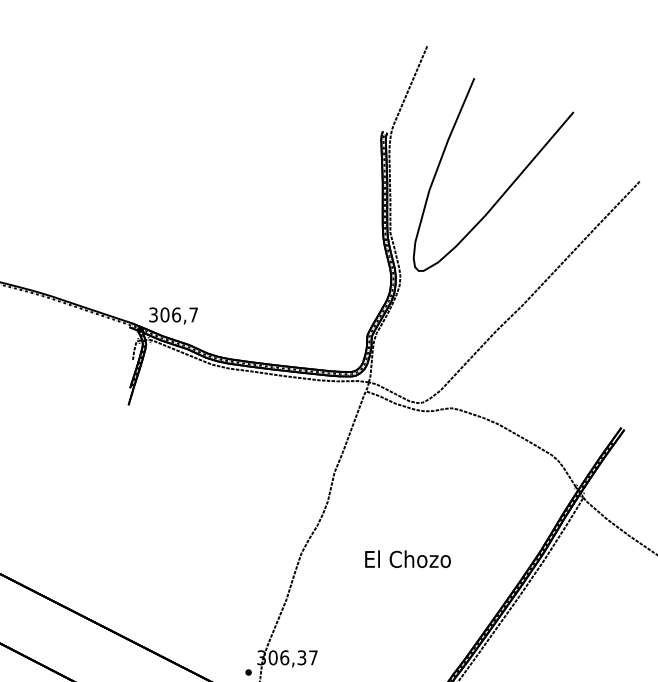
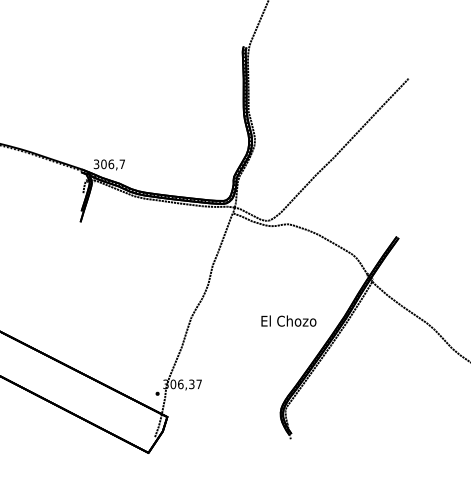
curve: (507, 187) -> (323, 82), removed
text: (407, 558) -> (288, 320), moved

